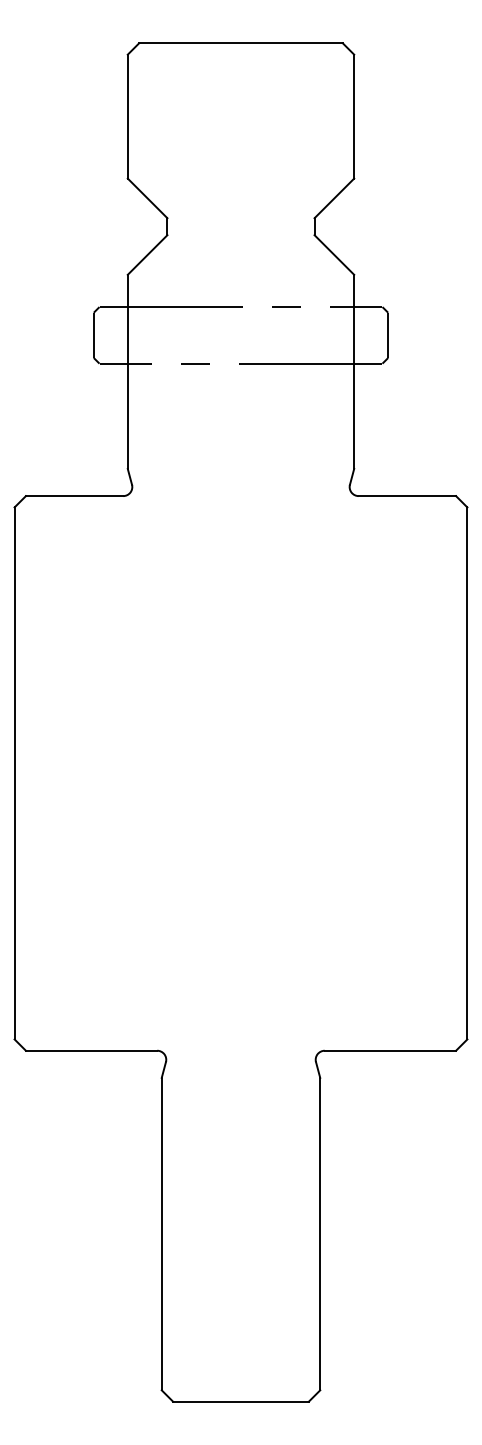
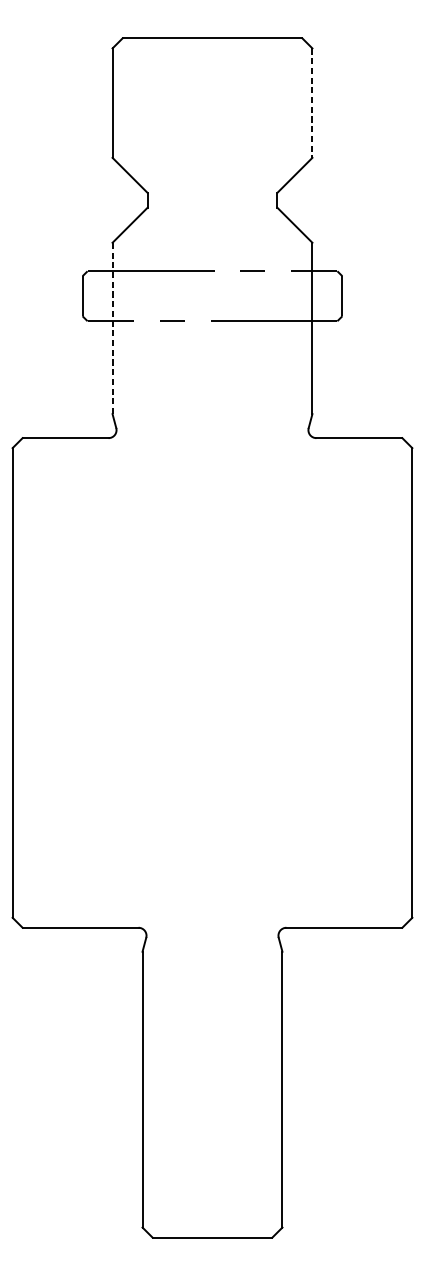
line: (354, 116) -> (312, 103), solid -> dashed
line: (127, 371) -> (112, 328), solid -> dashed

